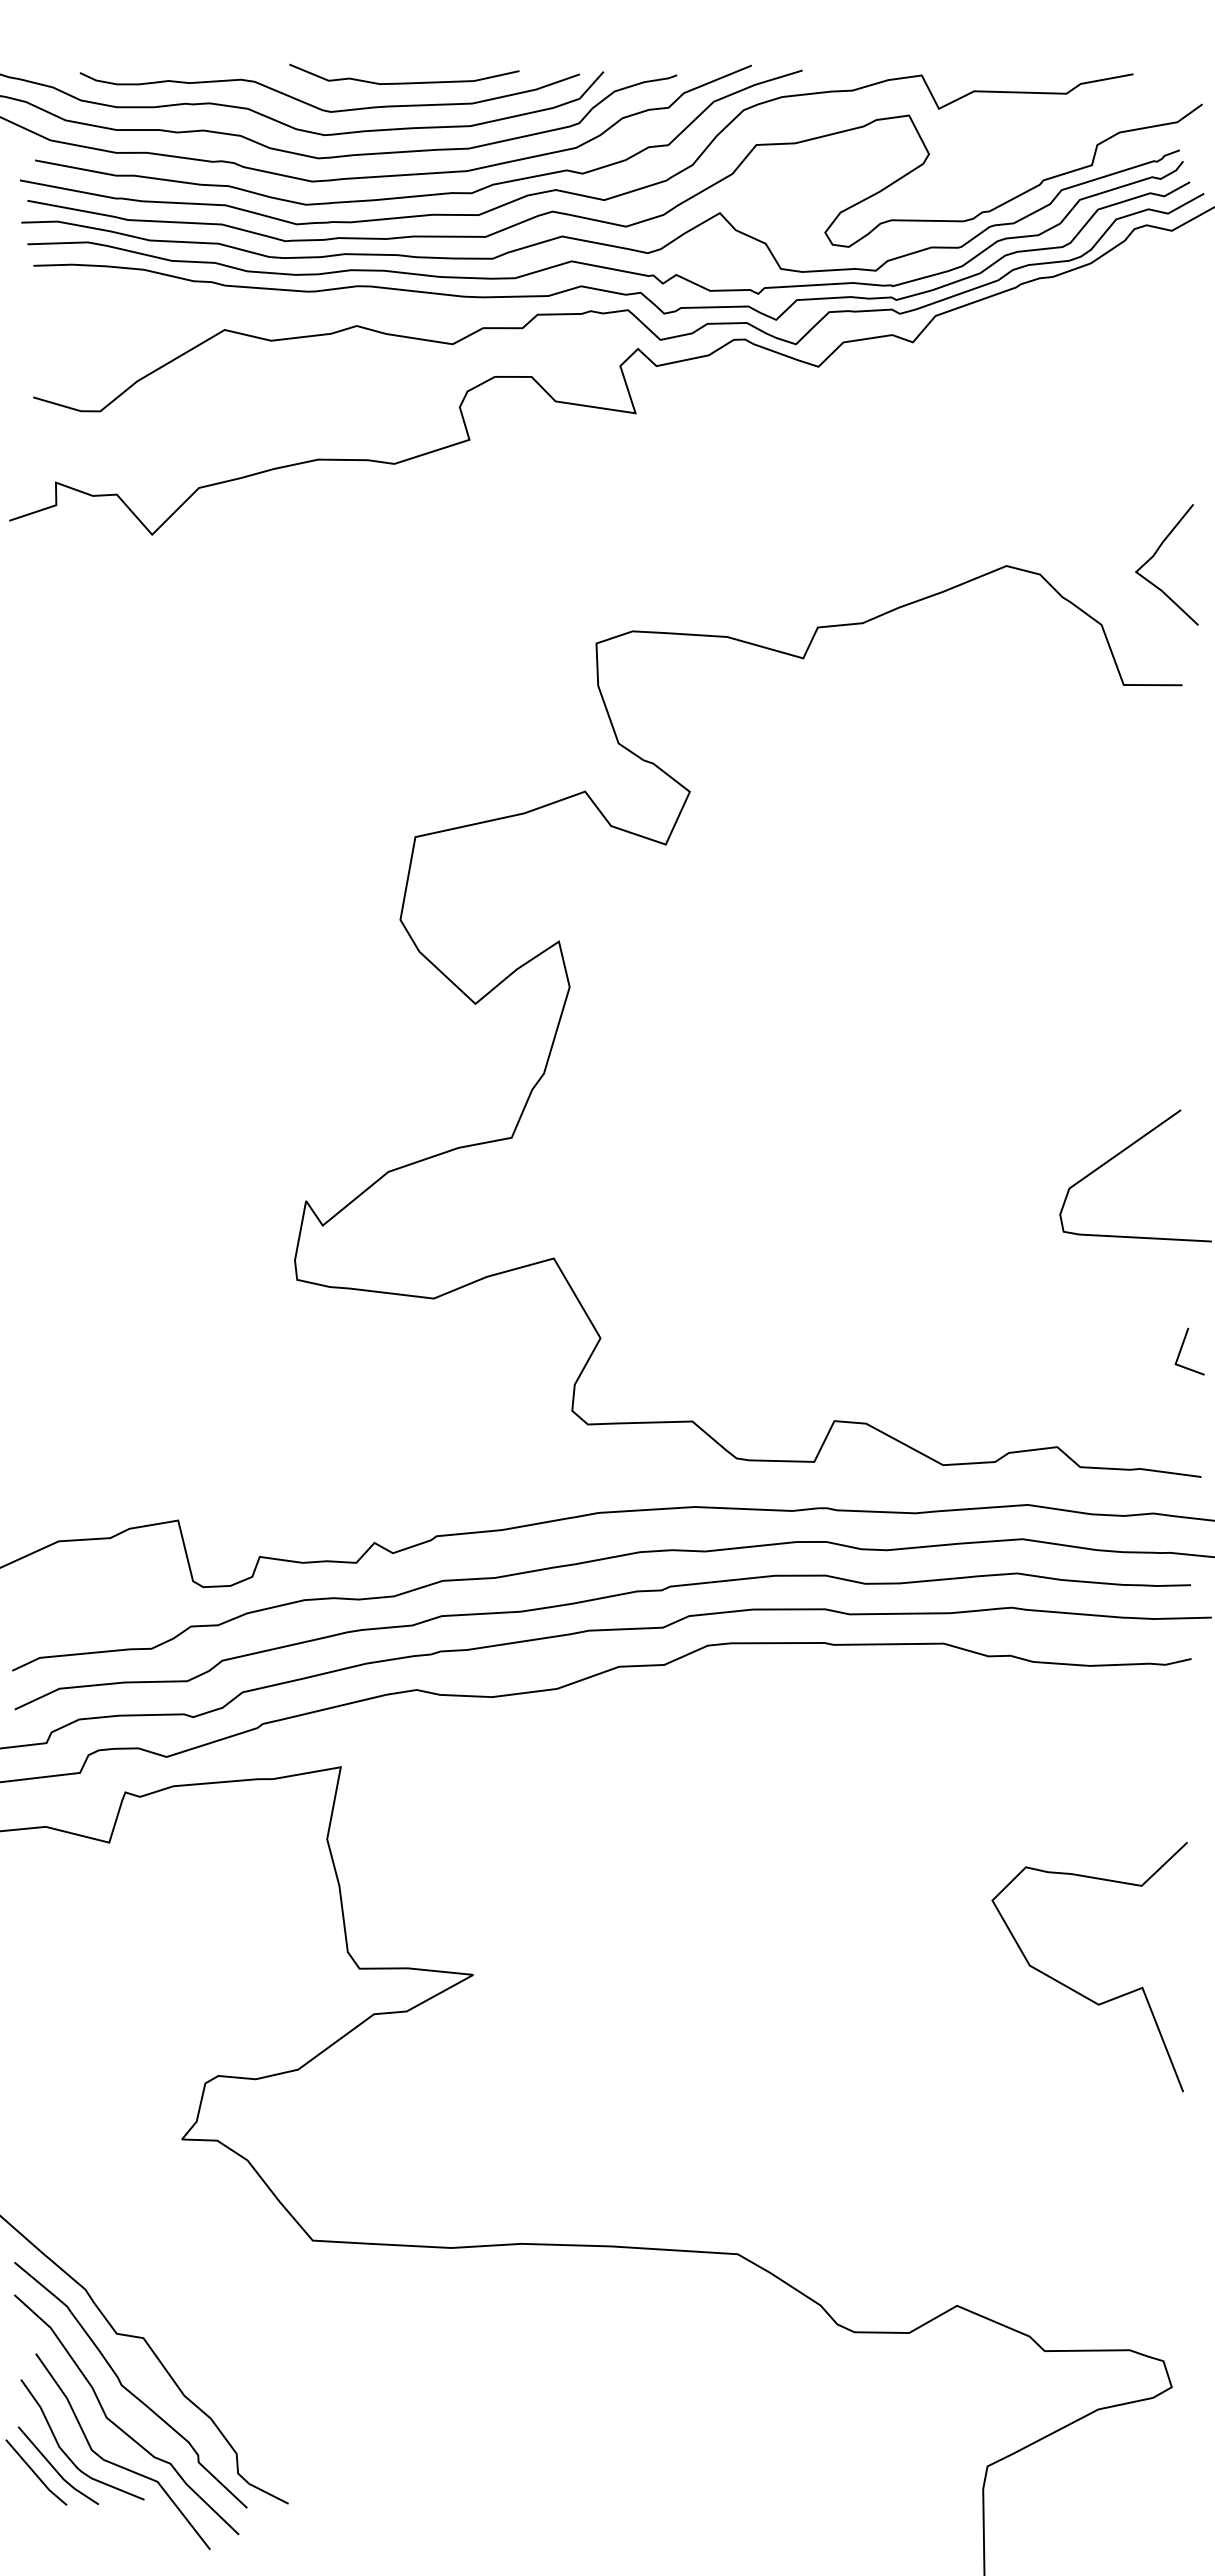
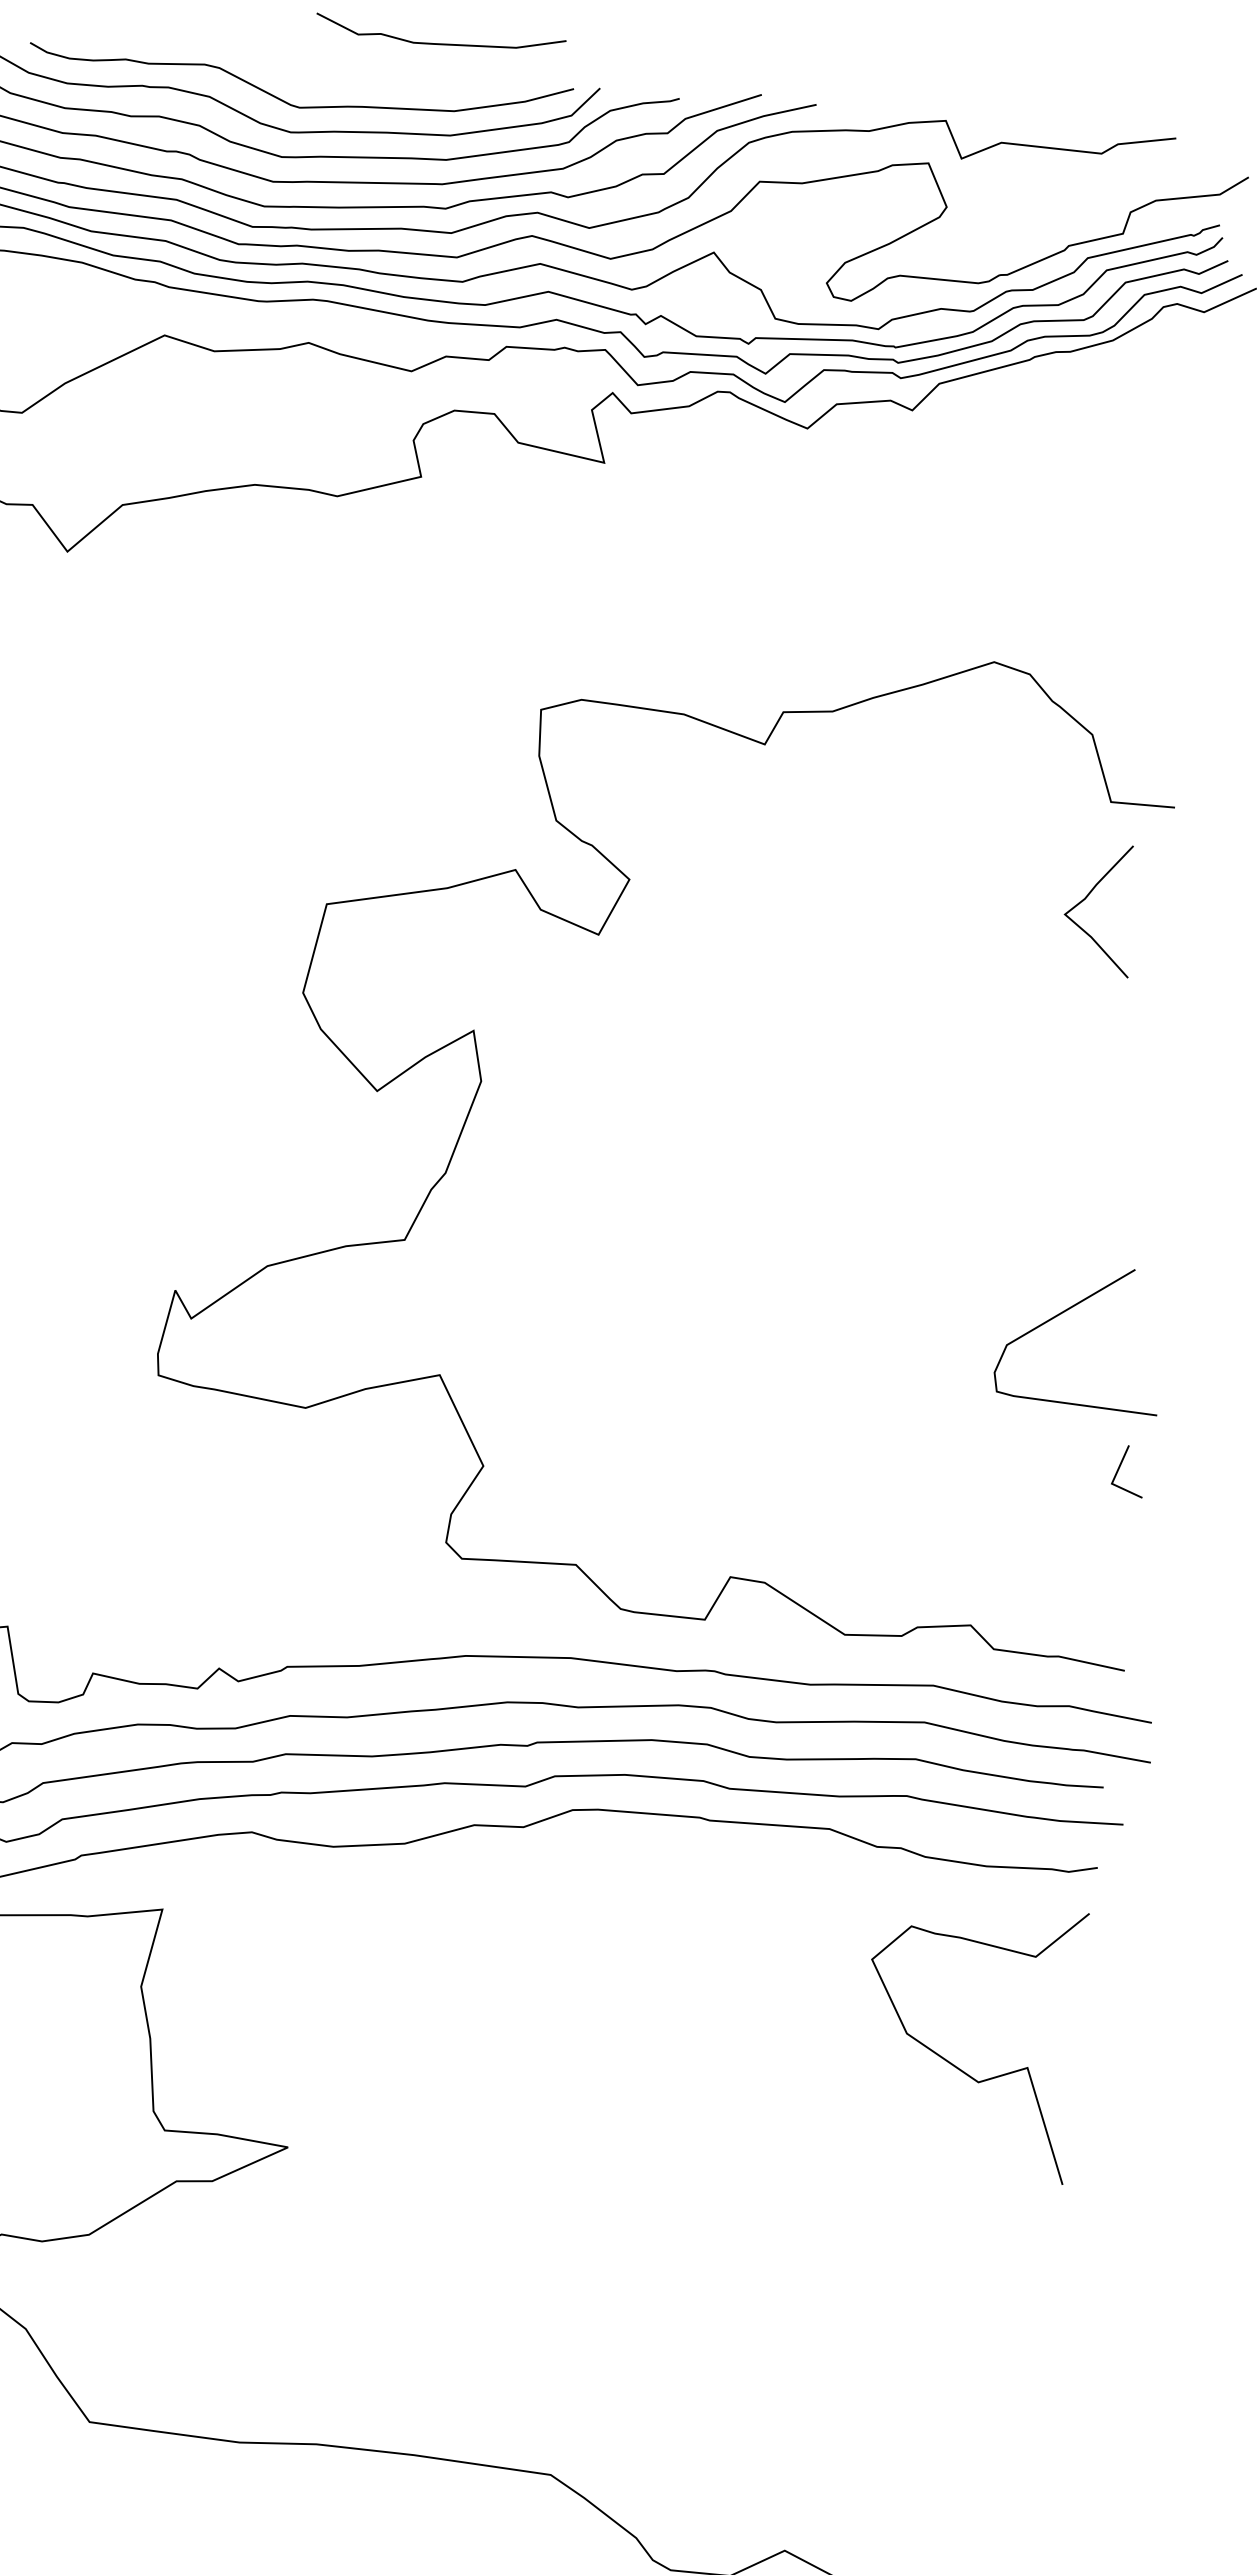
curve: (404, 82) -> (440, 43), moved
curve: (1154, 556) -> (1086, 899), moved
line: (1182, 1348) -> (1120, 1467), moved
curve: (1074, 1989) -> (953, 2063), moved

